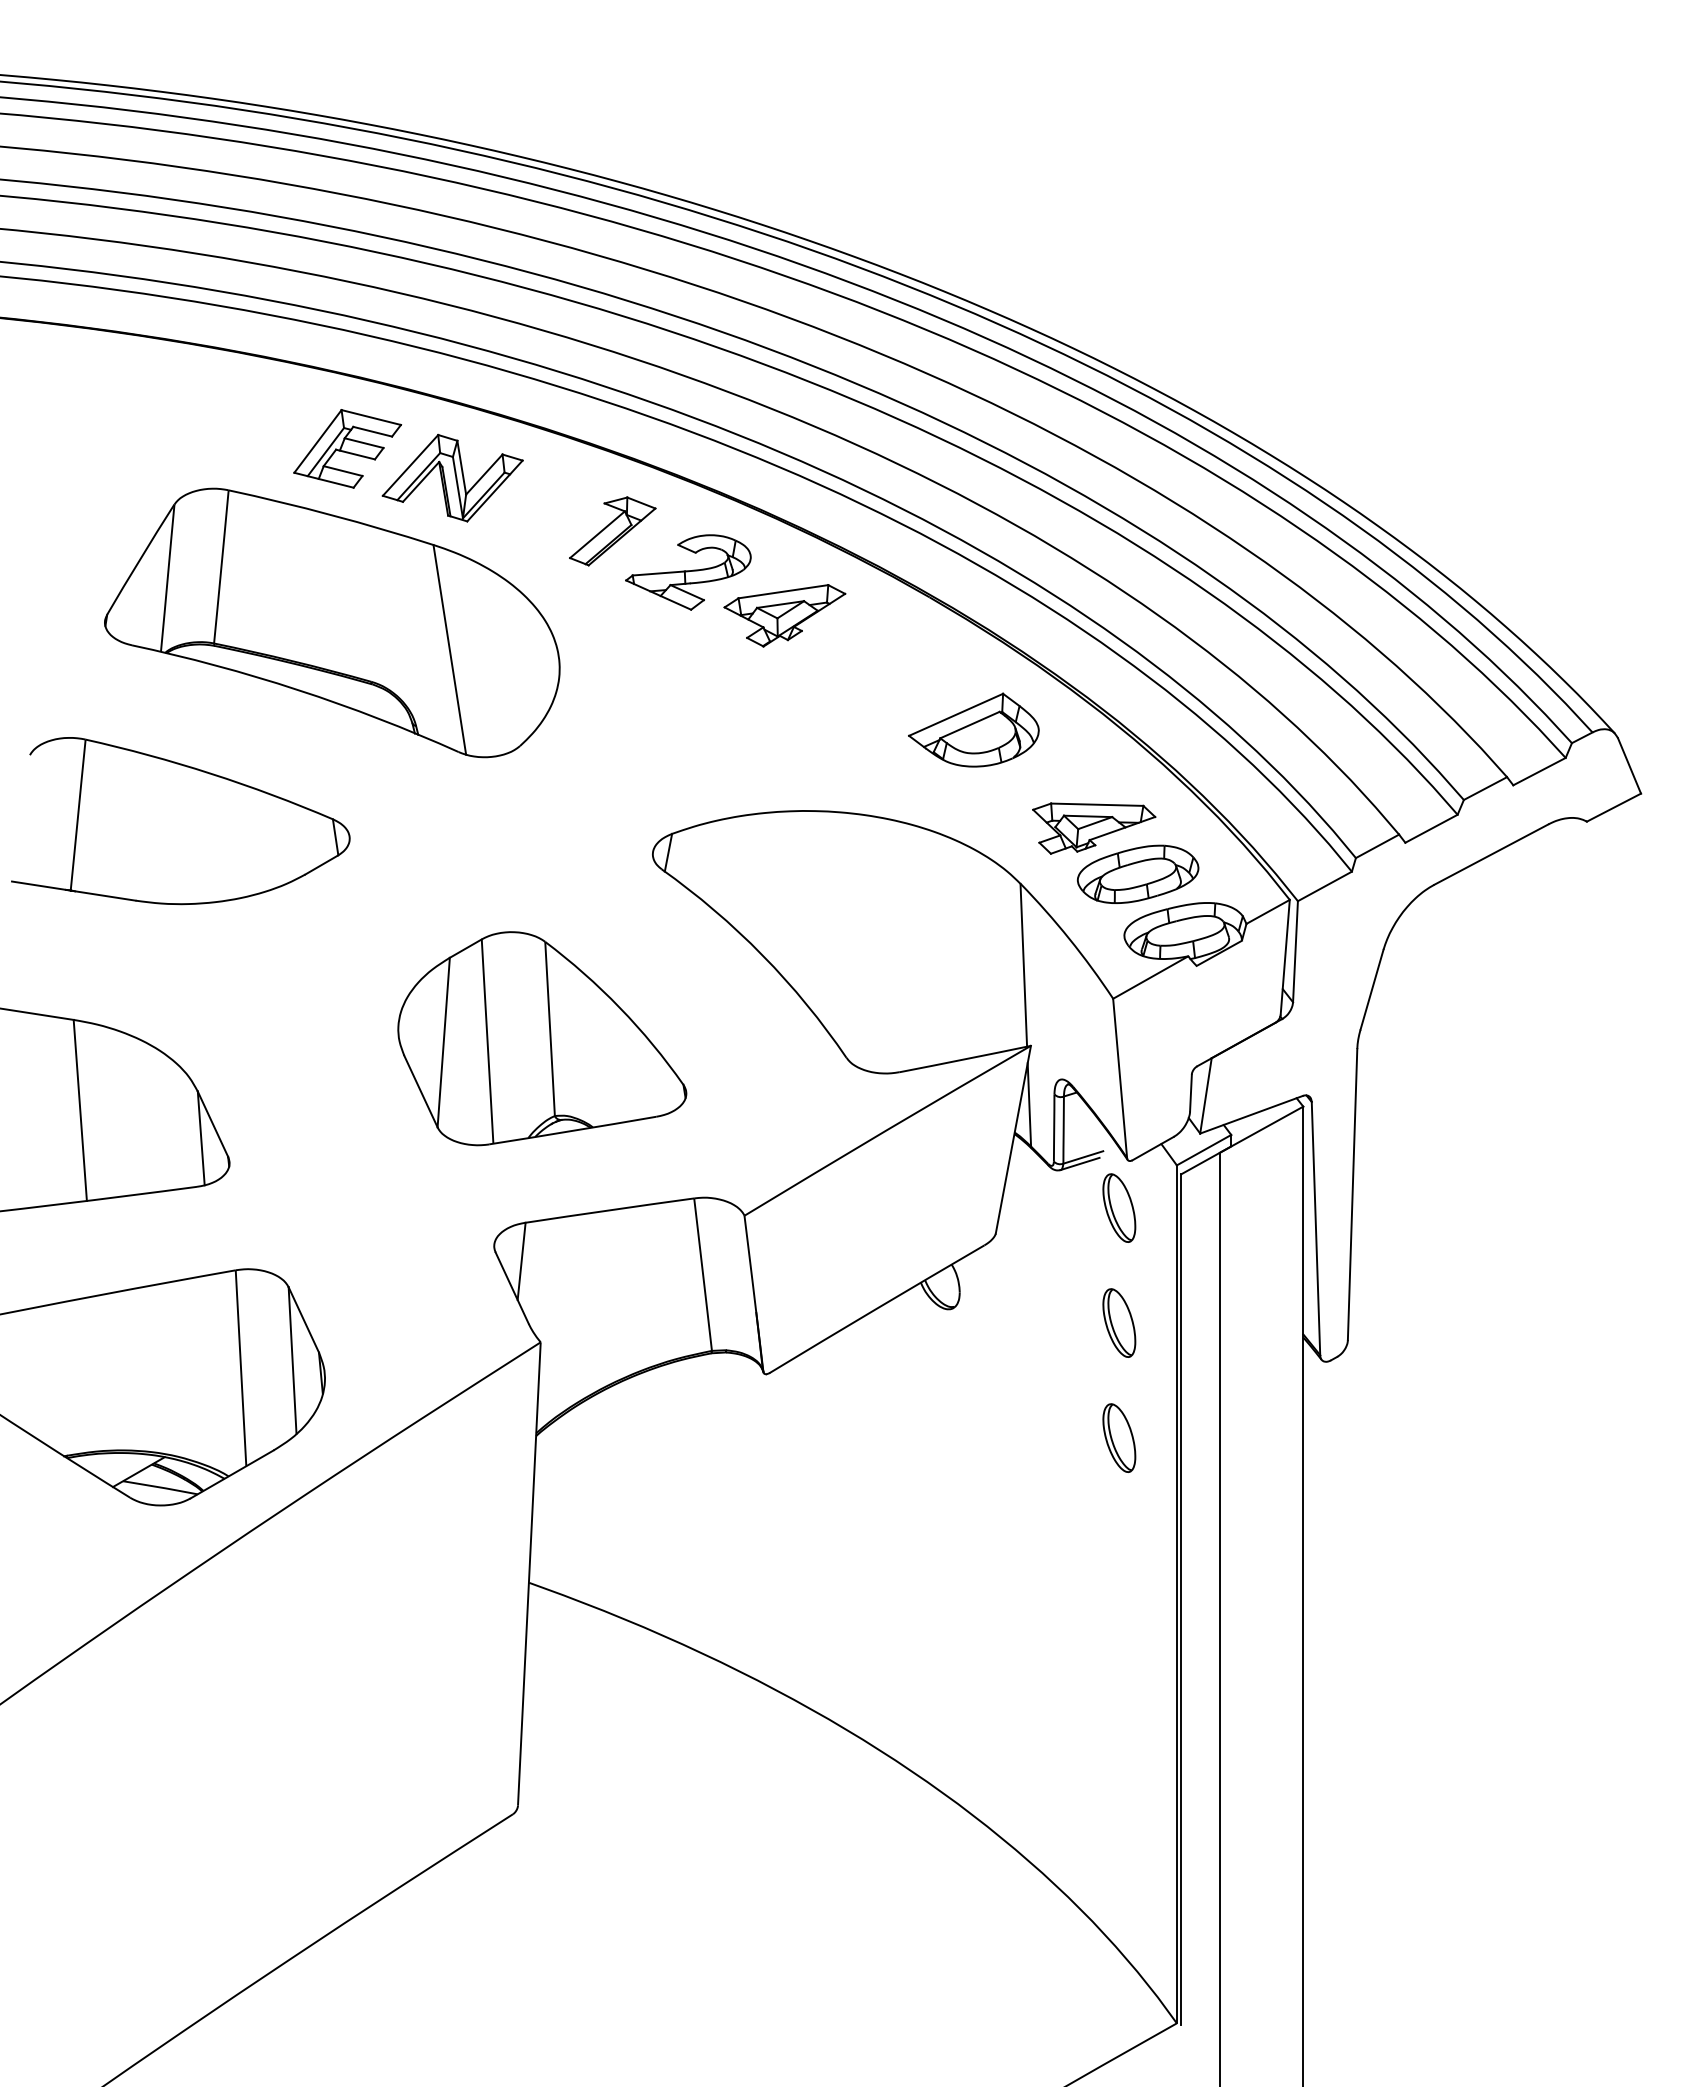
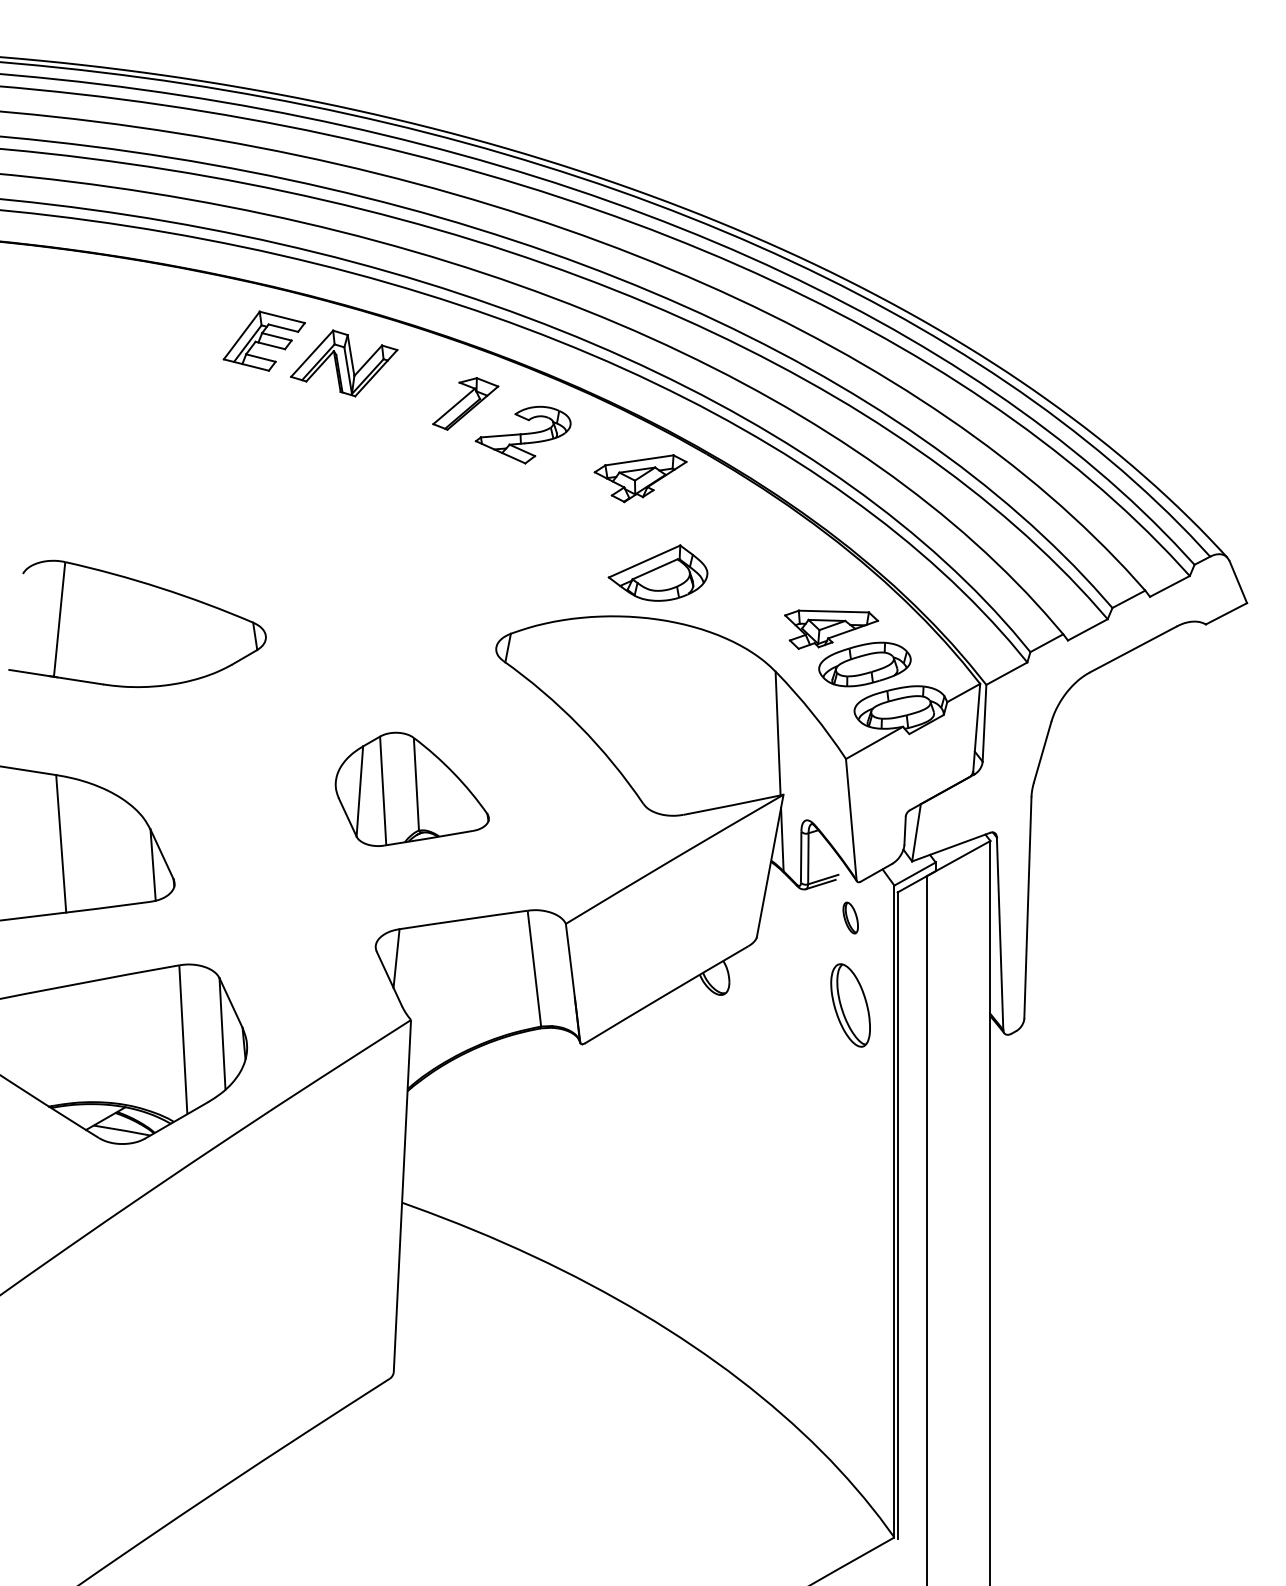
part: (784, 615) -> (640, 478), moved
part: (332, 622) -> (252, 473), removed
part: (973, 729) -> (657, 572), moved
part: (542, 1038) -> (412, 789), size x0.7
part: (1119, 1207) -> (850, 917), size x0.6
part: (1119, 1322) -> (850, 1004), size x1.6
part: (1119, 1437) -> (850, 1092), removed

